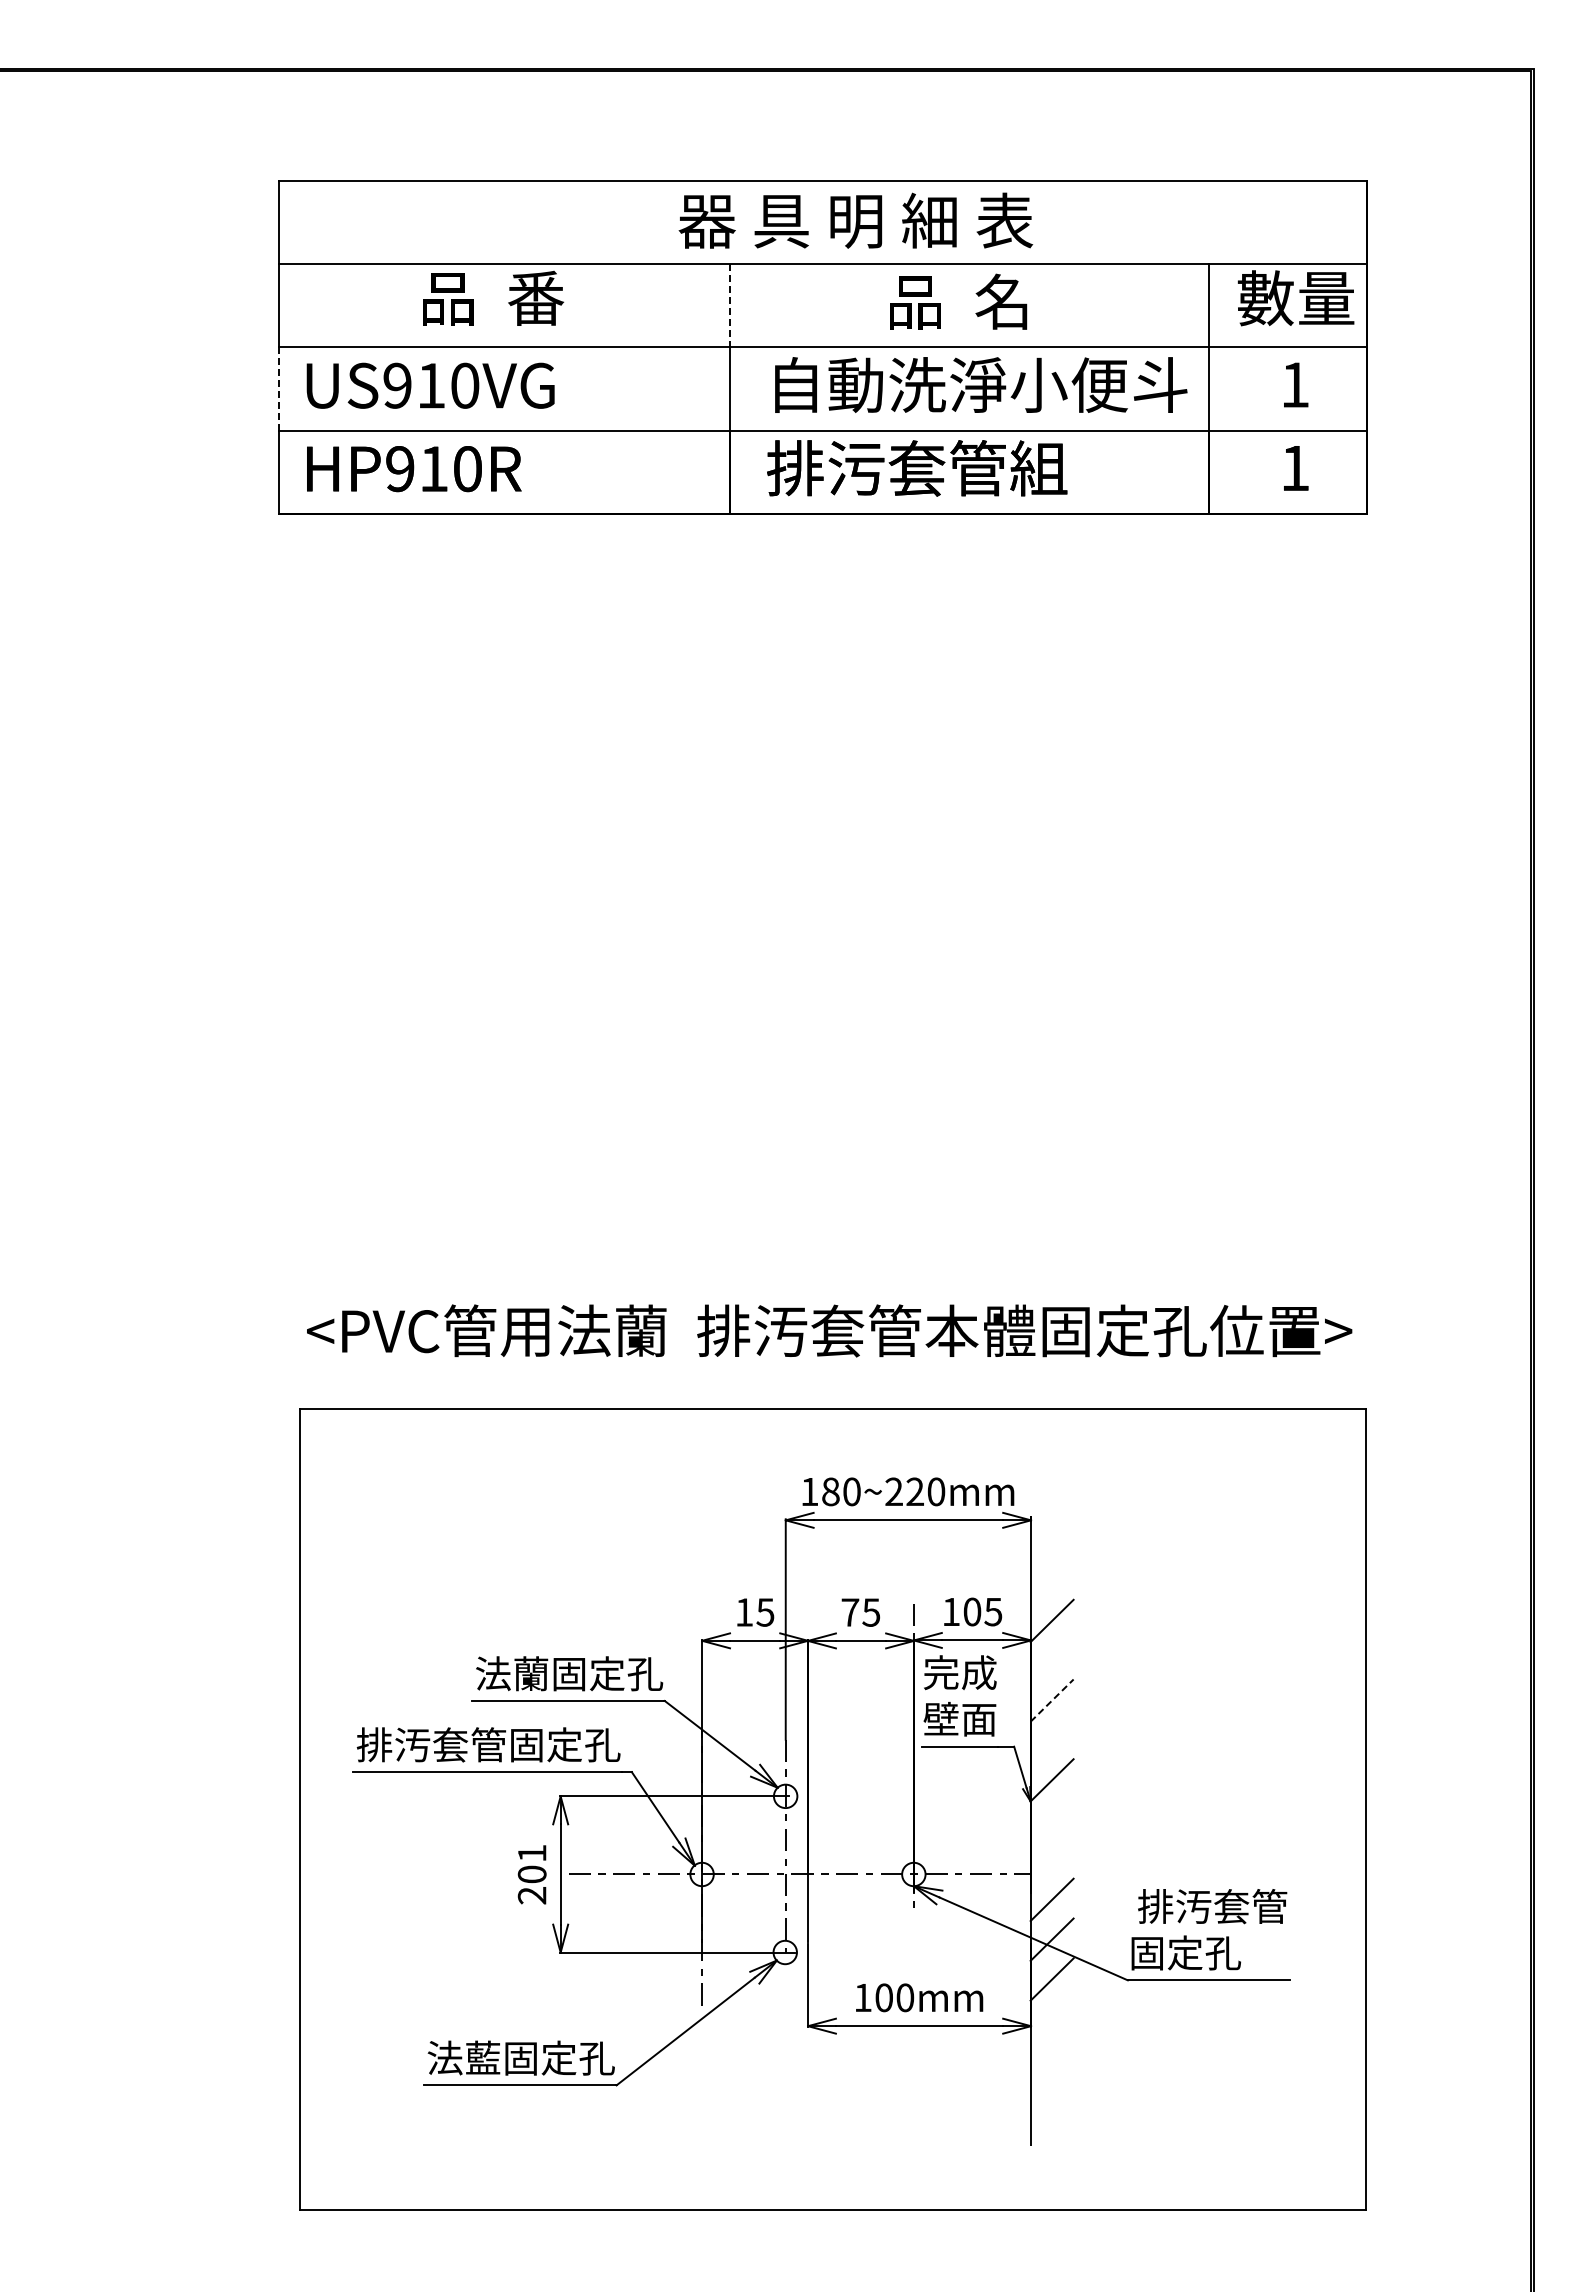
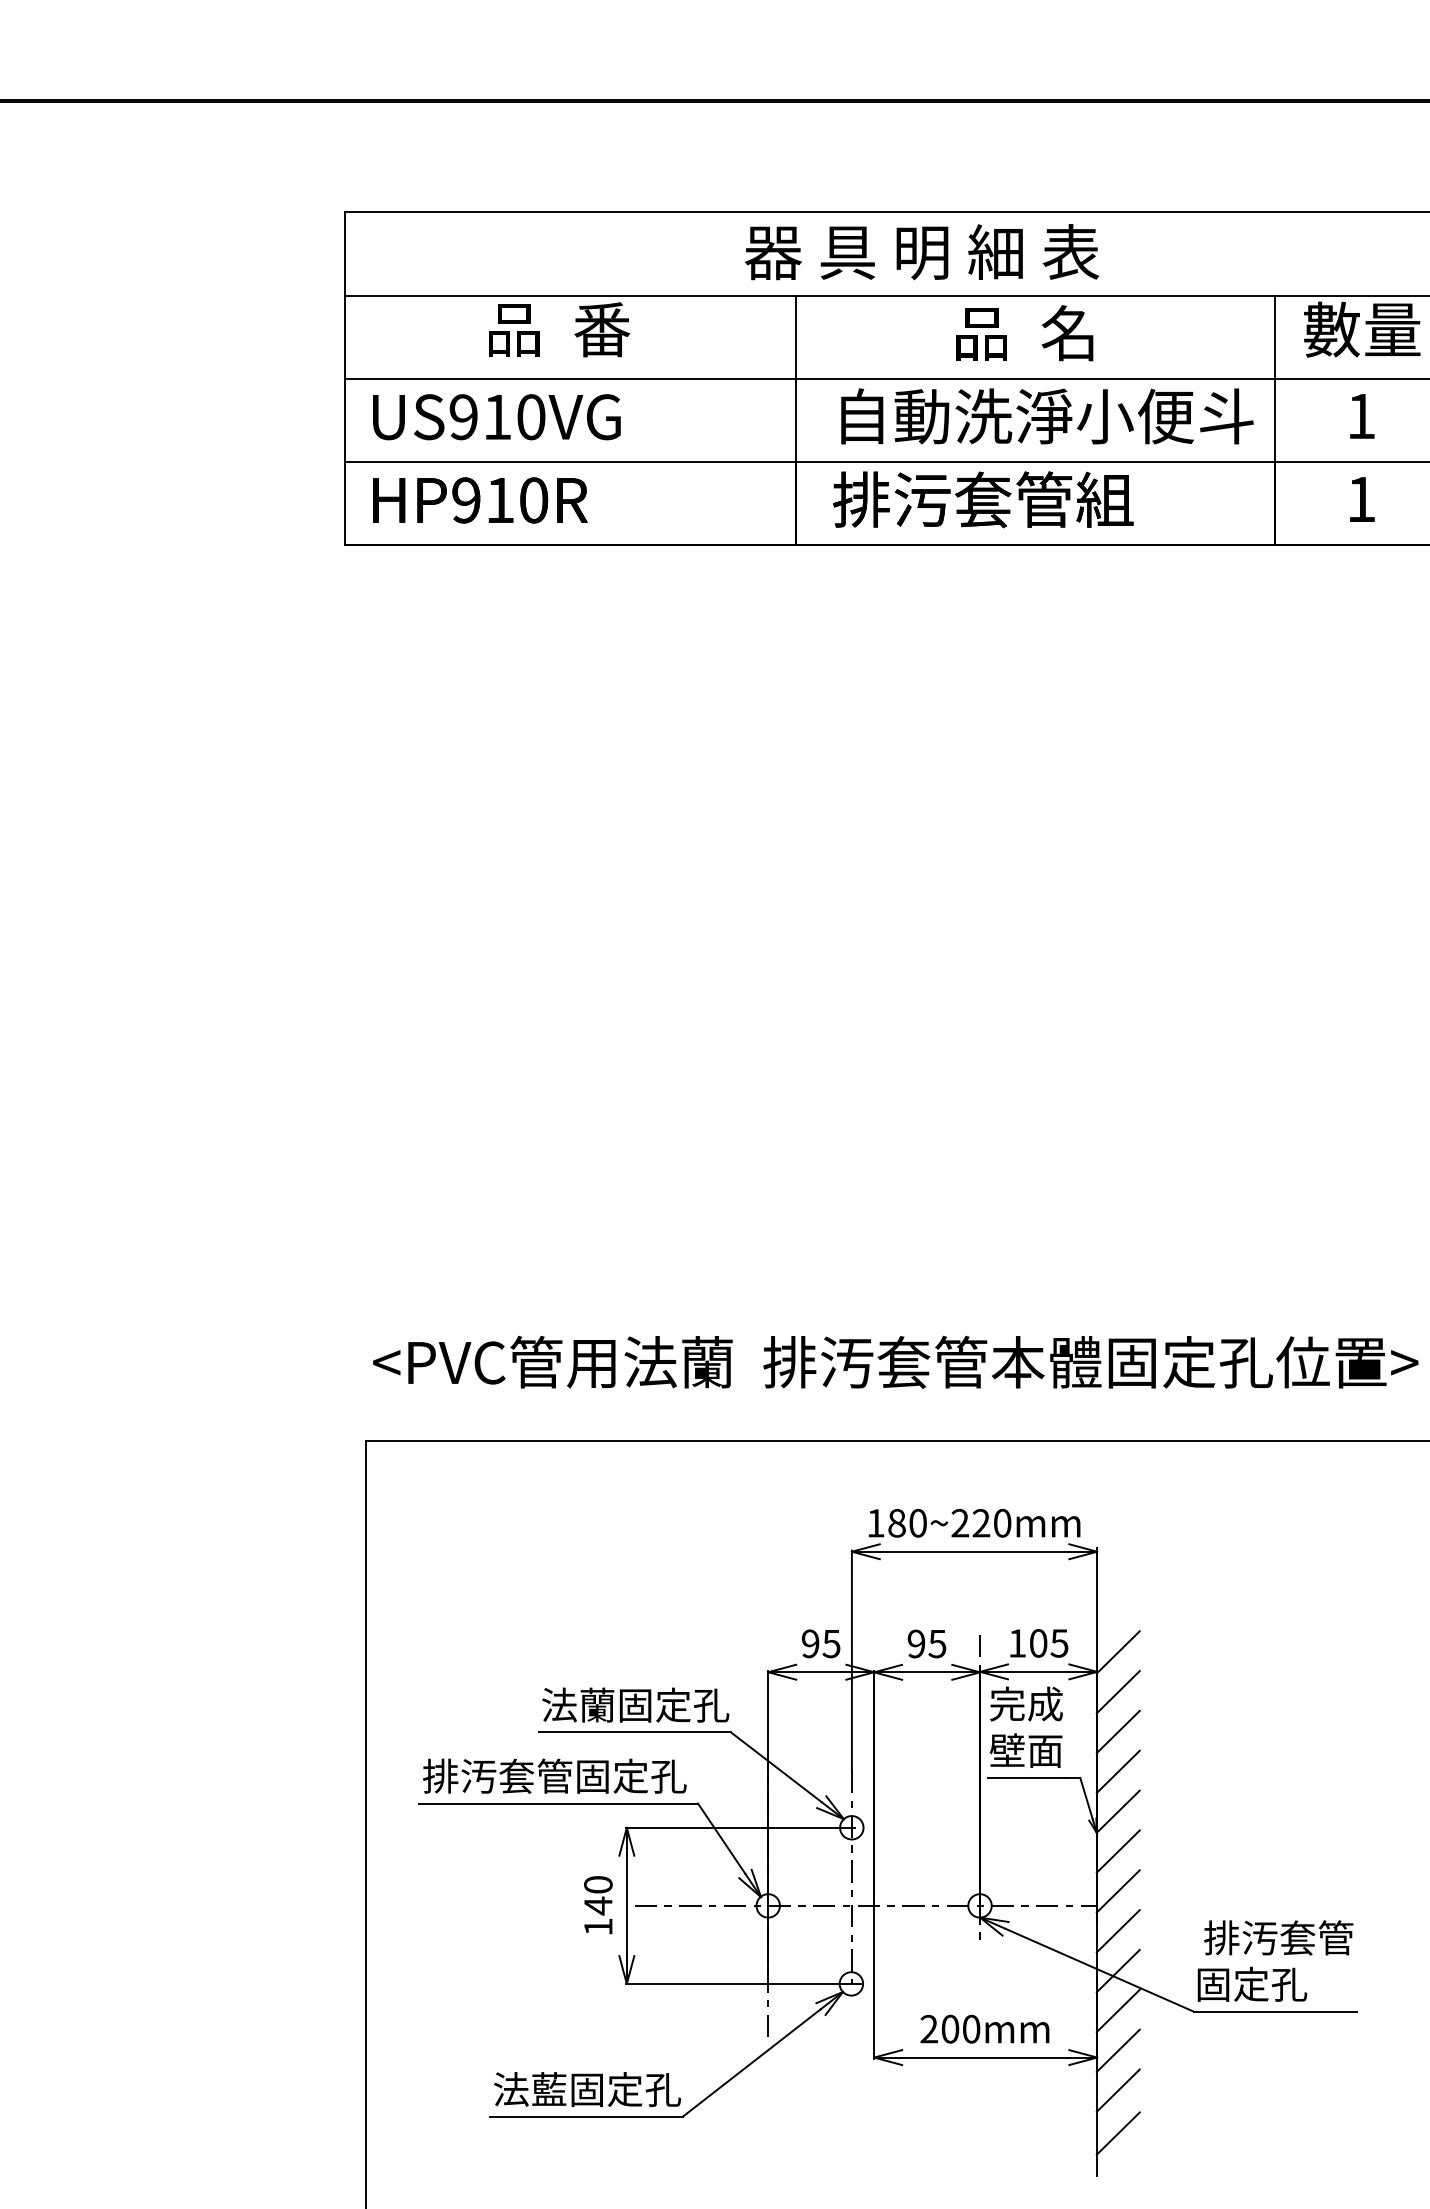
line: (730, 305) -> (796, 336), dashed -> solid
line: (278, 389) -> (344, 420), dashed -> solid
text: (743, 1612) -> (809, 1643), 15 -> 95
text: (850, 1612) -> (916, 1643), 75 -> 95
line: (1051, 1660) -> (1117, 1691), added
line: (1052, 1700) -> (1118, 1731), dashed -> solid
line: (1051, 1740) -> (1117, 1771), added
line: (1051, 1820) -> (1117, 1851), added
line: (1051, 1859) -> (1117, 1890), added
text: (531, 1874) -> (597, 1905), 201 -> 140
text: (862, 1997) -> (928, 2028), 100mm -> 200mm
line: (1051, 2019) -> (1117, 2050), added
line: (1051, 2059) -> (1117, 2090), added
line: (1051, 2102) -> (1117, 2133), added

